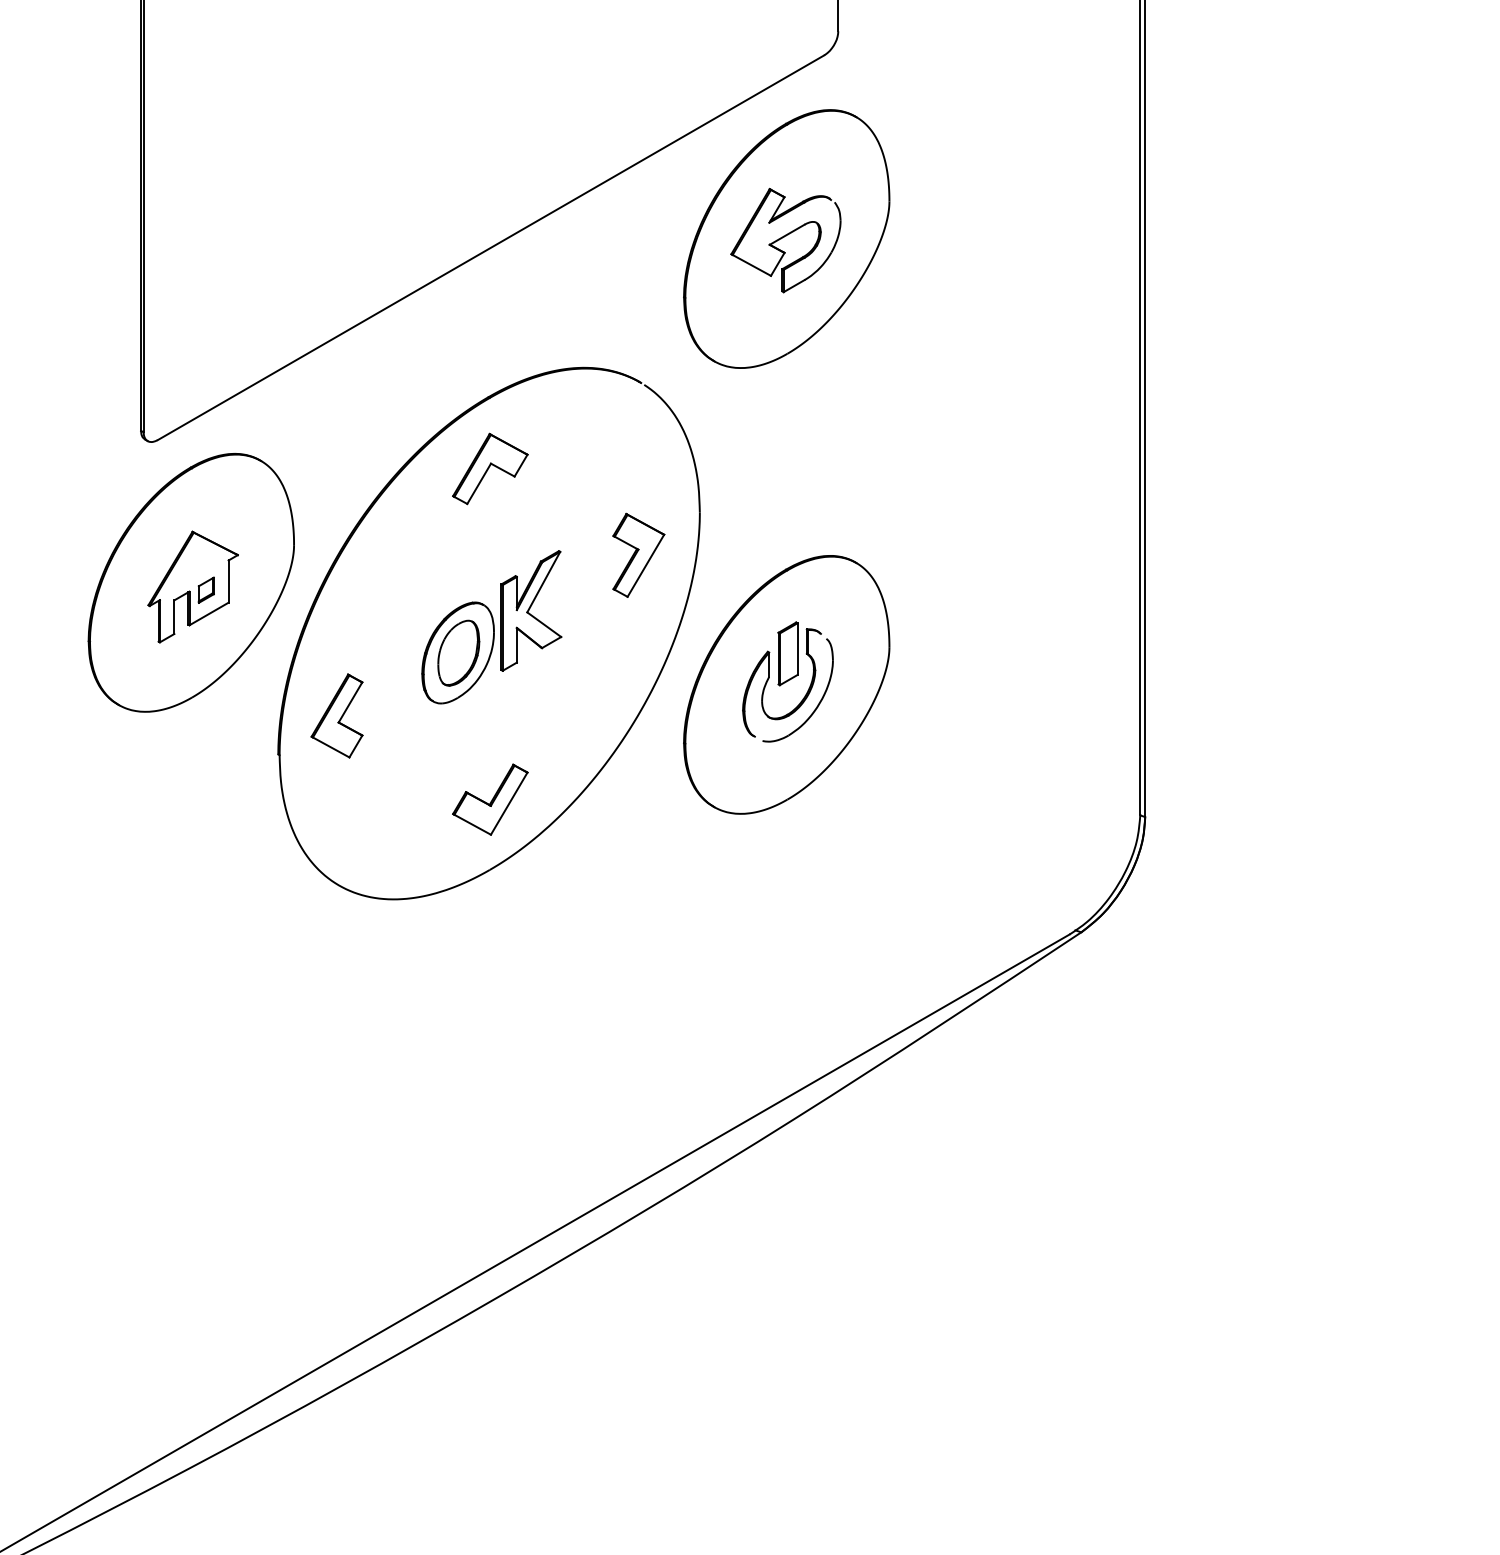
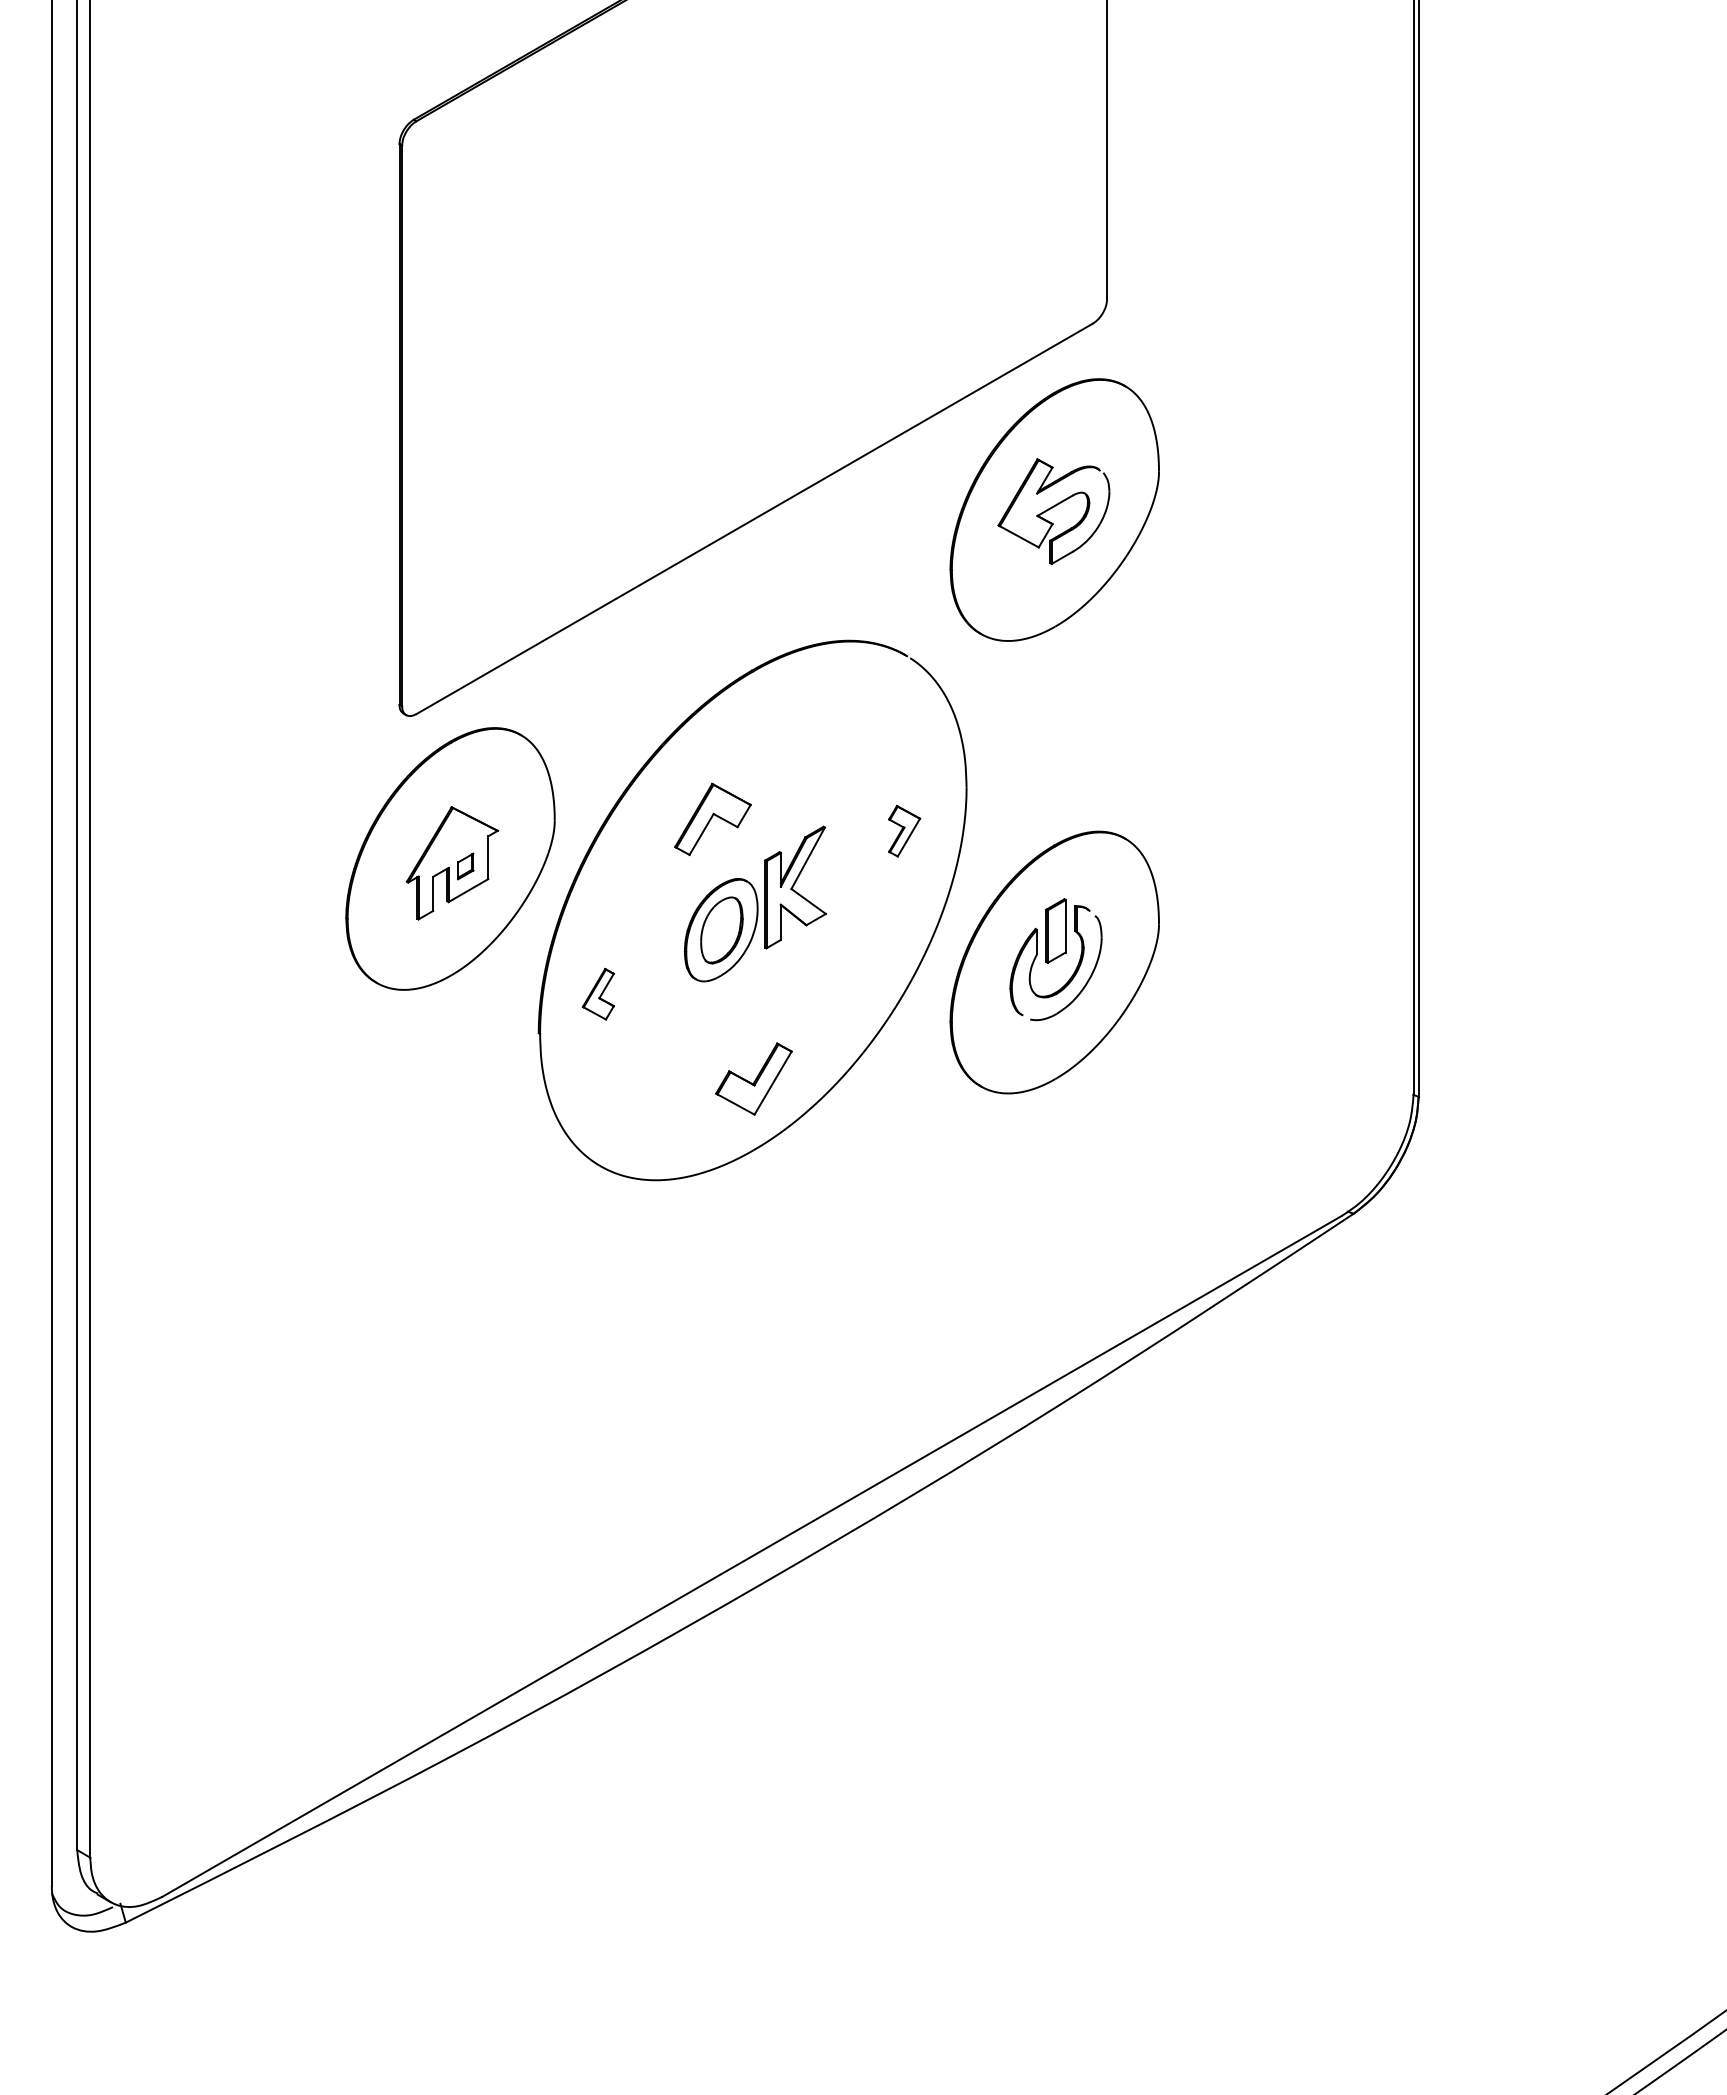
part: (489, 469) -> (712, 819), moved
part: (638, 555) -> (904, 831), size x0.6
part: (337, 716) -> (598, 994), size x0.6

